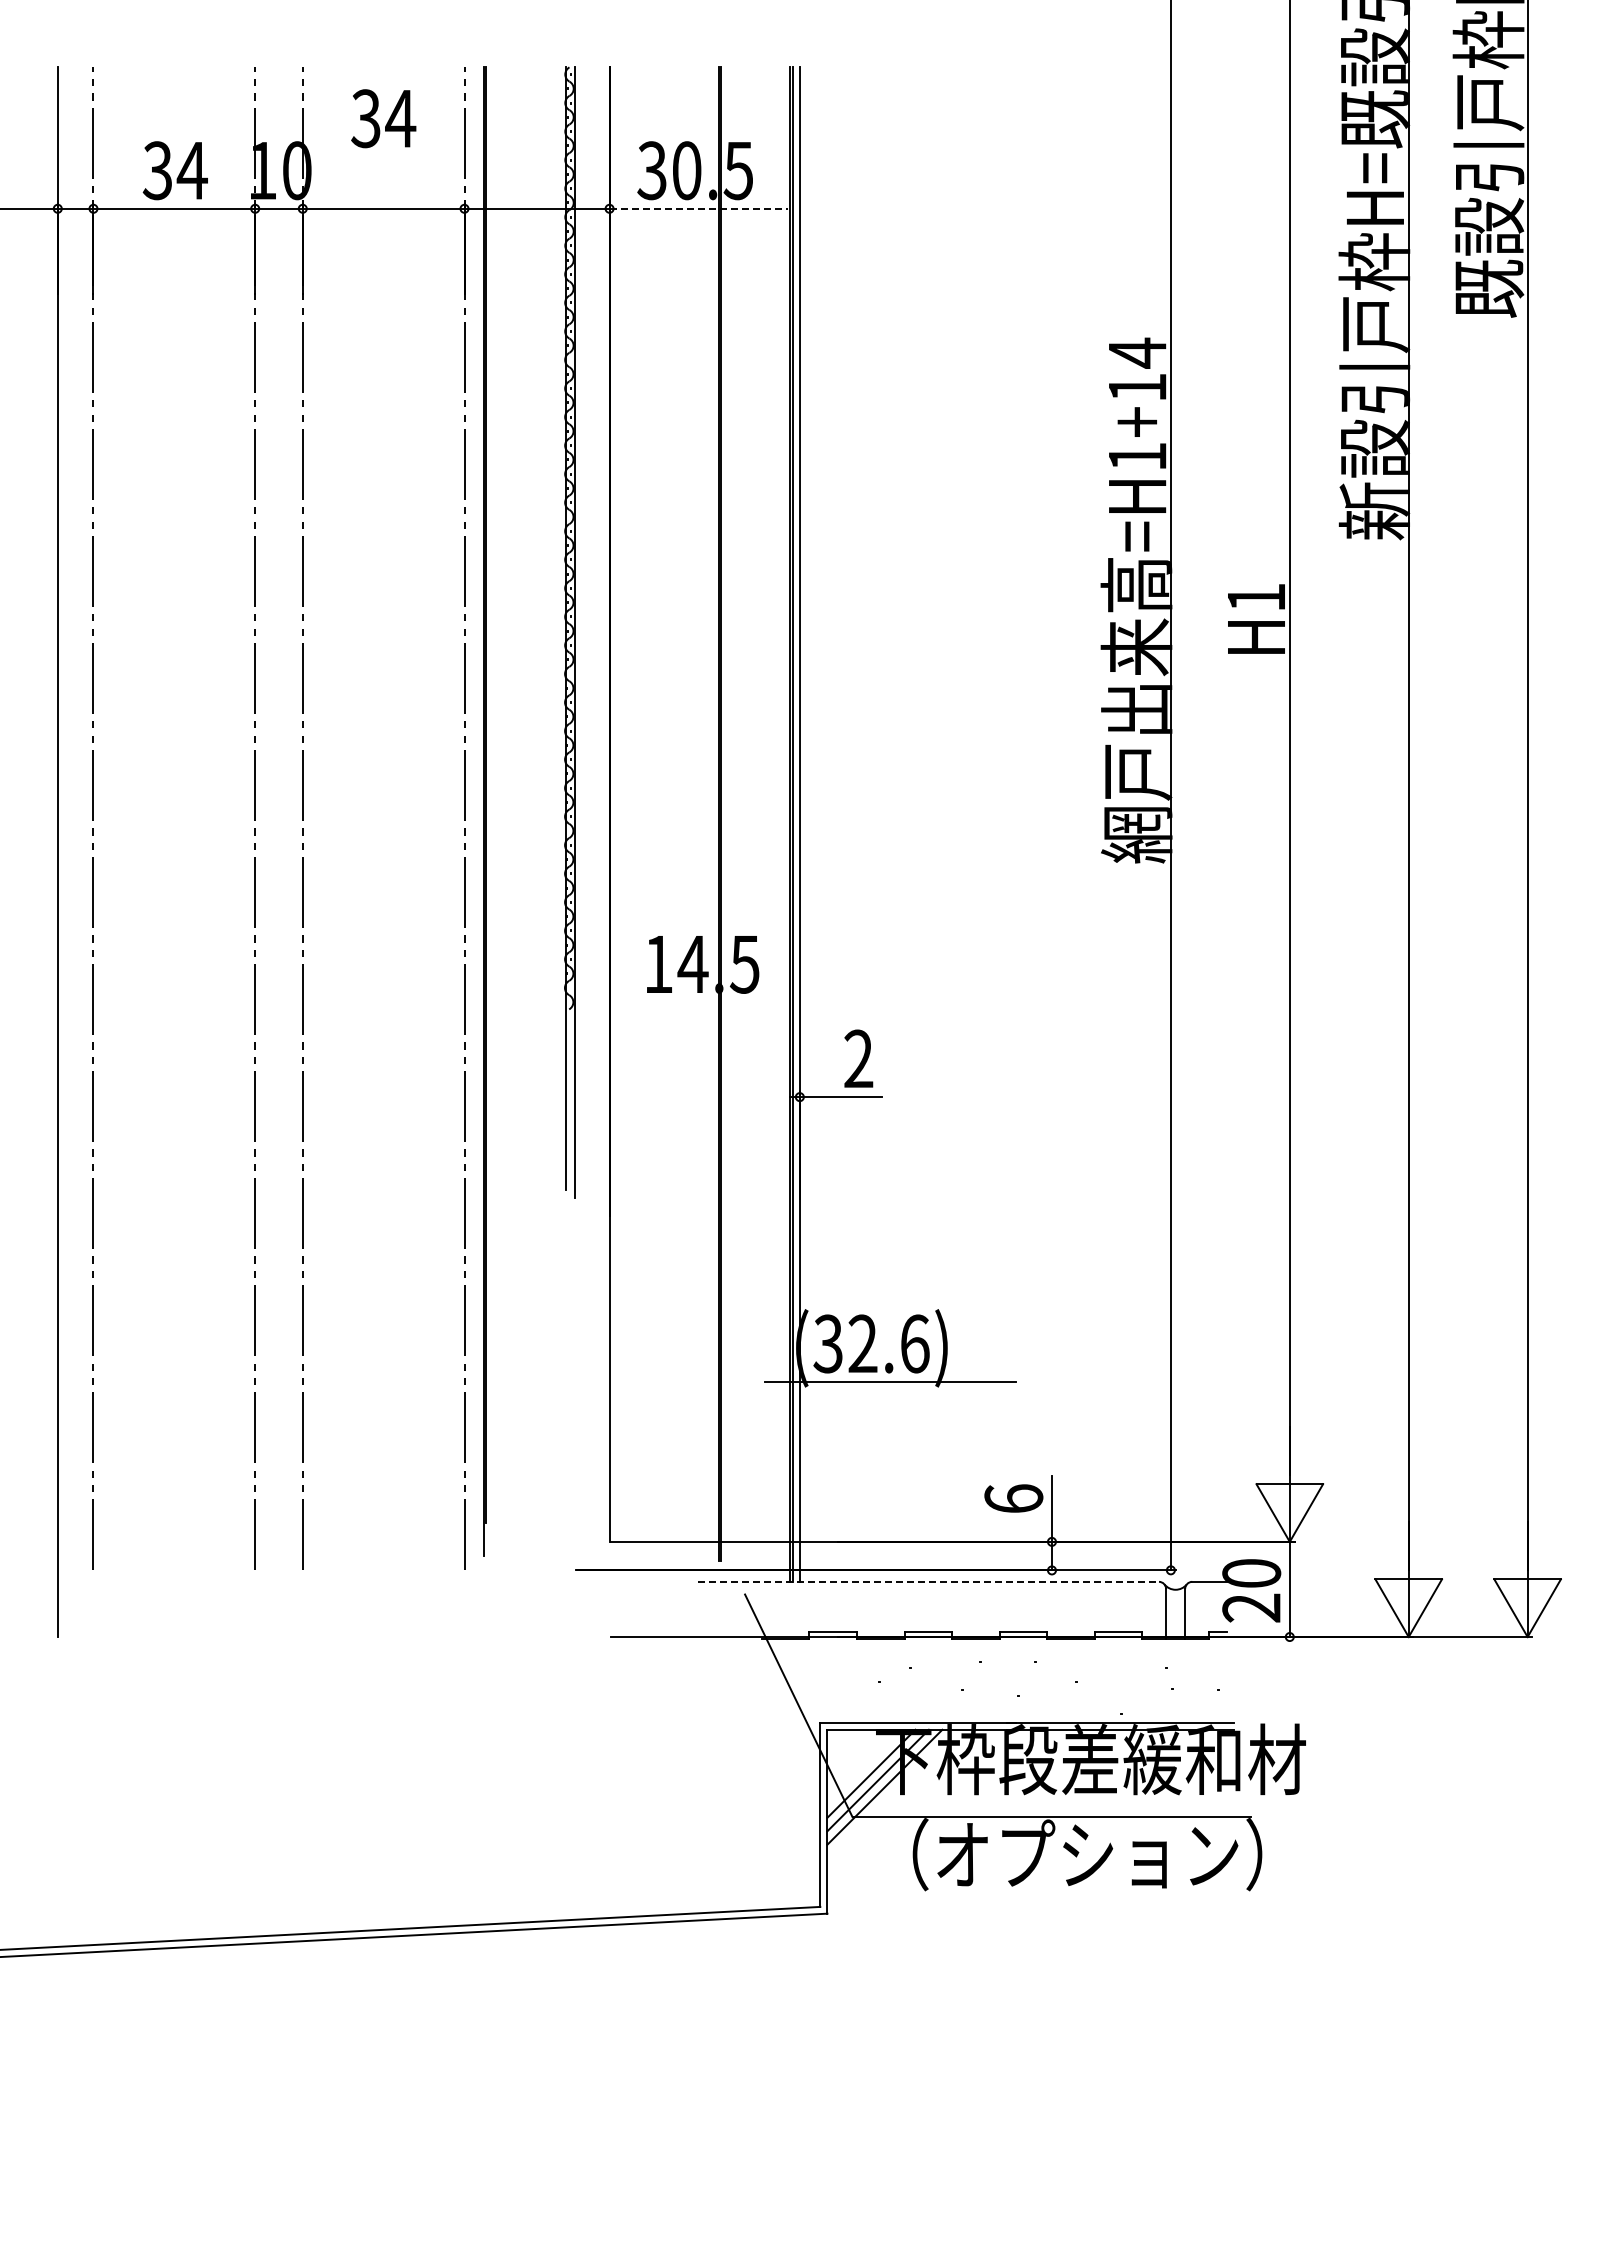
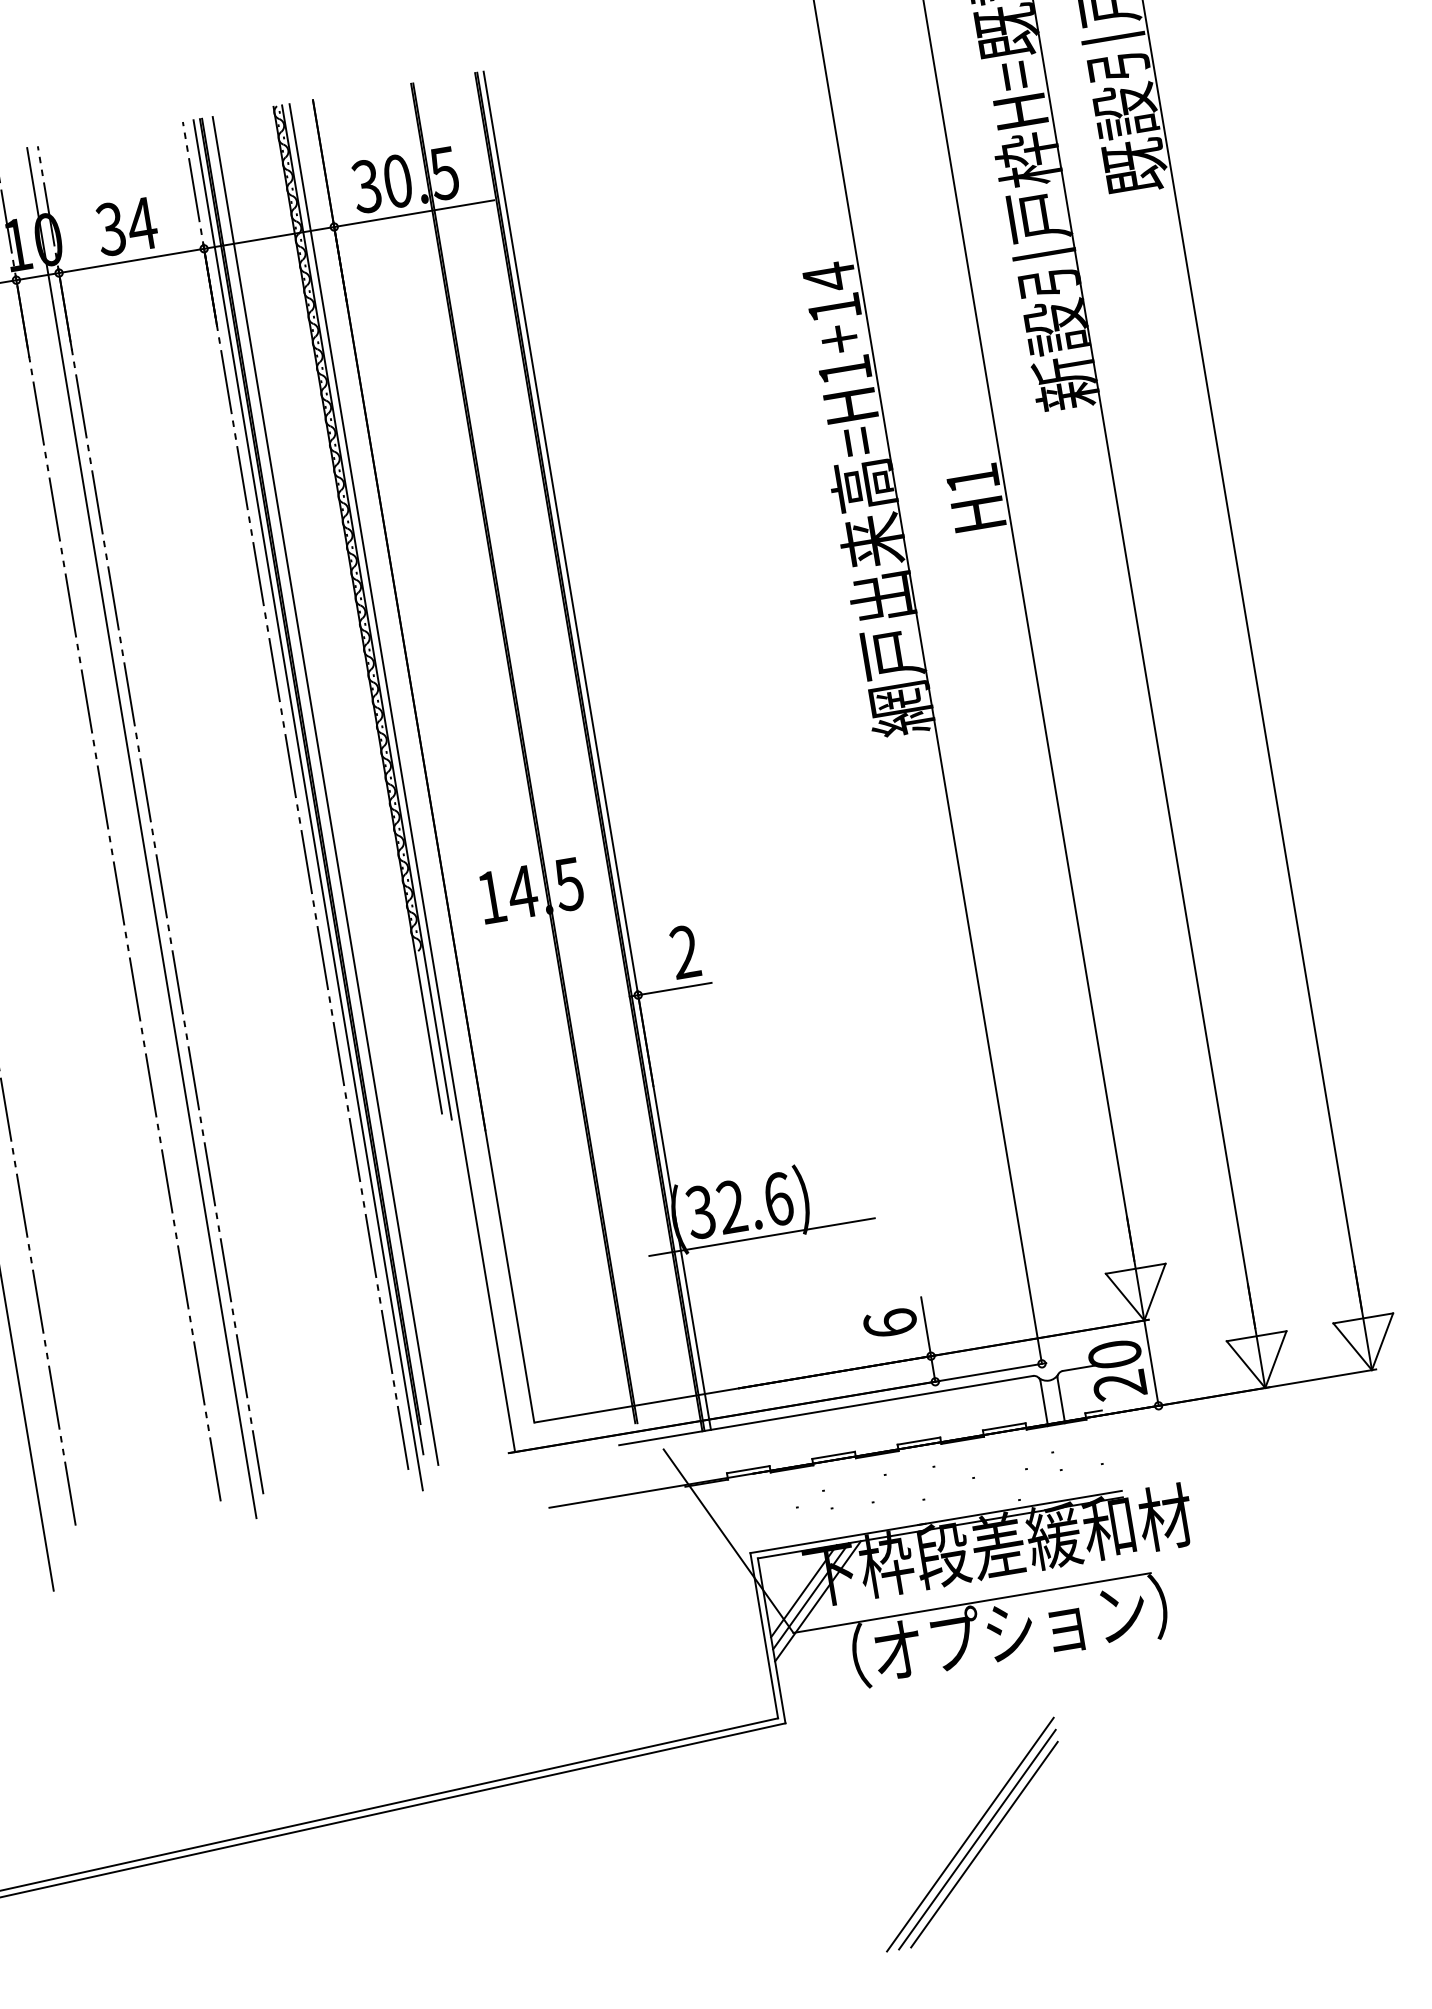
text: (383, 118) -> (126, 226), moved
line: (699, 208) -> (414, 213), dashed -> solid
line: (497, 818) -> (325, 790), added
line: (583, 818) -> (402, 777), added
line: (290, 831) -> (141, 833), added
line: (476, 831) -> (308, 805), added
line: (928, 1581) -> (826, 1410), dashed -> solid
line: (1007, 2067) -> (970, 1834), added
line: (1014, 2074) -> (977, 1839), added
line: (1021, 2081) -> (984, 1844), added

